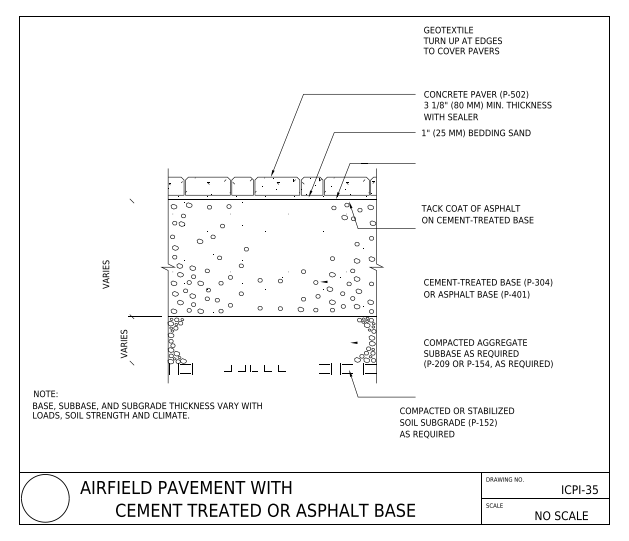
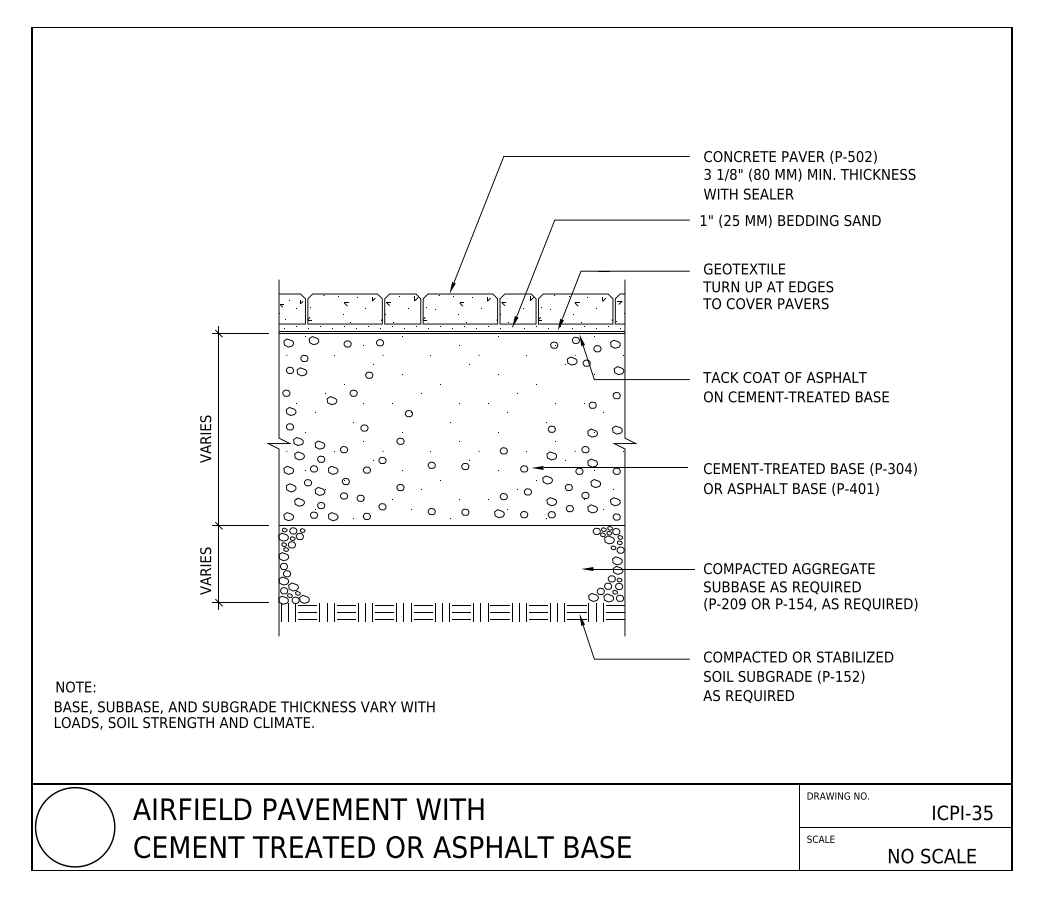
text: (462, 40) -> (767, 286), moved
text: (477, 214) -> (795, 387), moved
text: (105, 274) -> (204, 439), moved
part: (254, 368) -> (422, 611), size x1.67
text: (147, 404) -> (244, 704), moved
text: (457, 422) -> (799, 676), moved
text: (265, 509) -> (382, 845), moved

